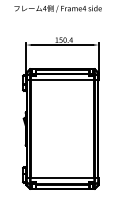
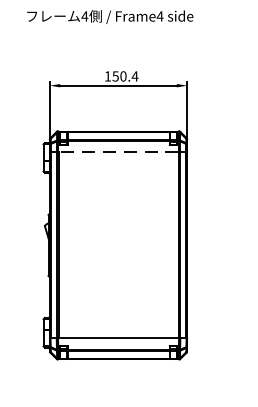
line: (62, 80) -> (118, 153), solid -> dashed

